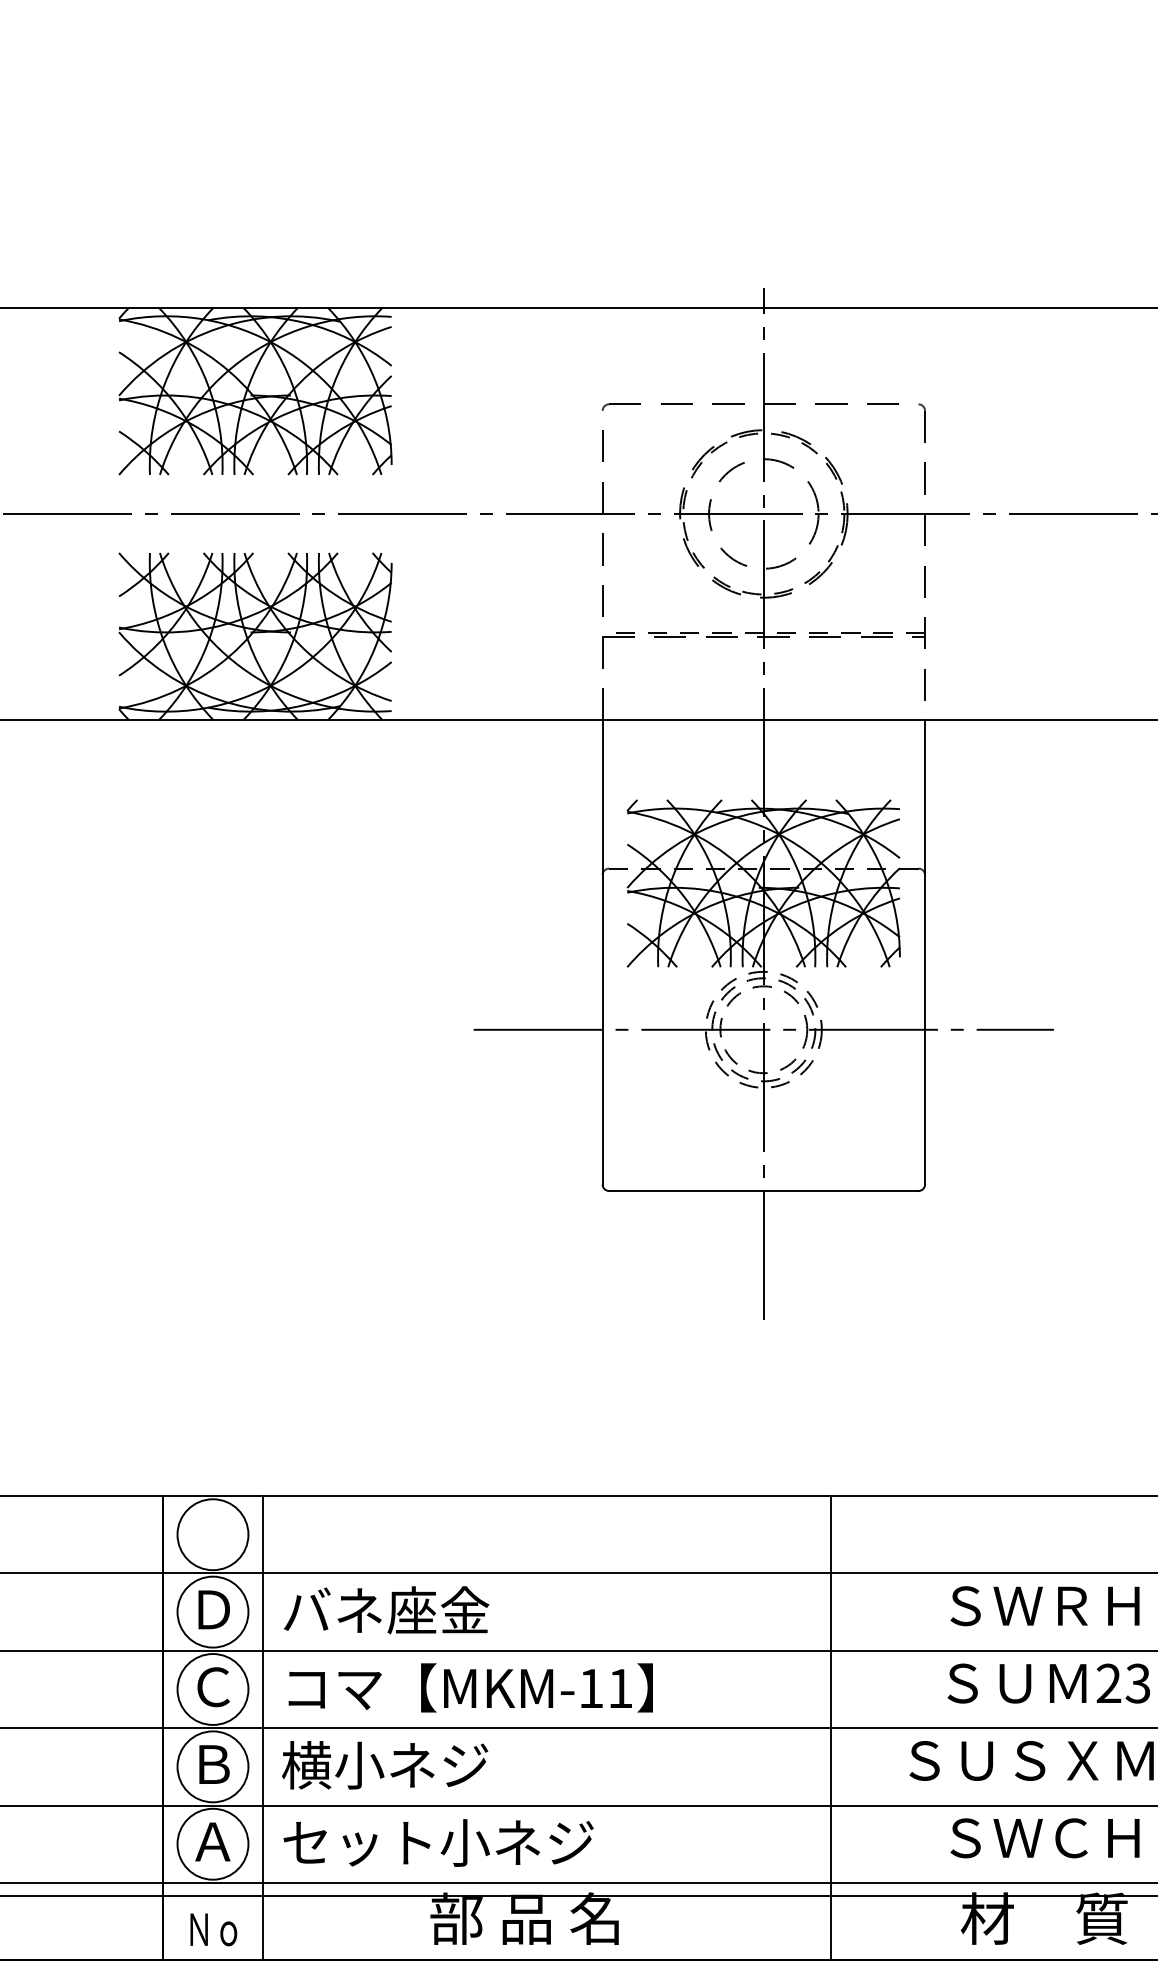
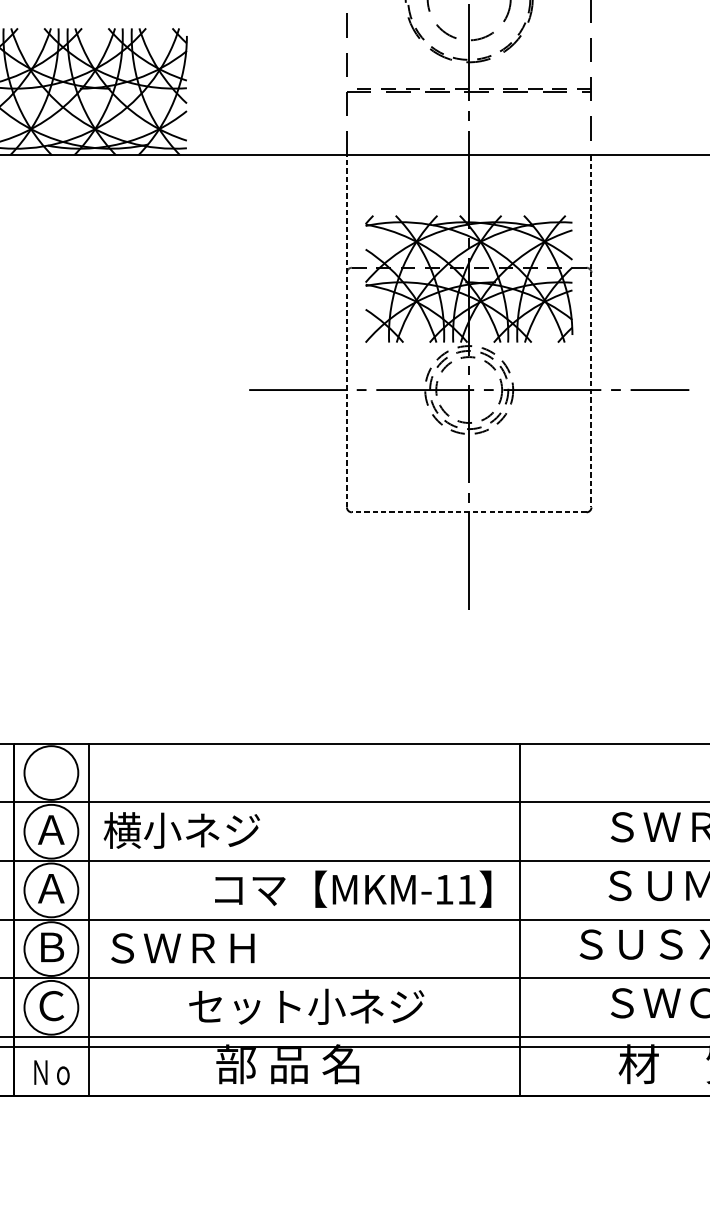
line: (602, 951) -> (346, 330), solid -> dashed
line: (925, 952) -> (591, 331), solid -> dashed
line: (763, 1191) -> (468, 512), solid -> dashed
text: (212, 1609) -> (51, 829), Ｄ -> Ａ
text: (385, 1610) -> (182, 830), バネ座金 -> 横小ネジ
text: (212, 1687) -> (51, 888), Ｃ -> Ａ
text: (470, 1687) -> (352, 888), moved
text: (385, 1765) -> (182, 948), 横小ネジ -> ＳＷＲＨ
text: (212, 1841) -> (51, 1005), Ａ -> Ｃ
text: (438, 1842) -> (306, 1006), moved

